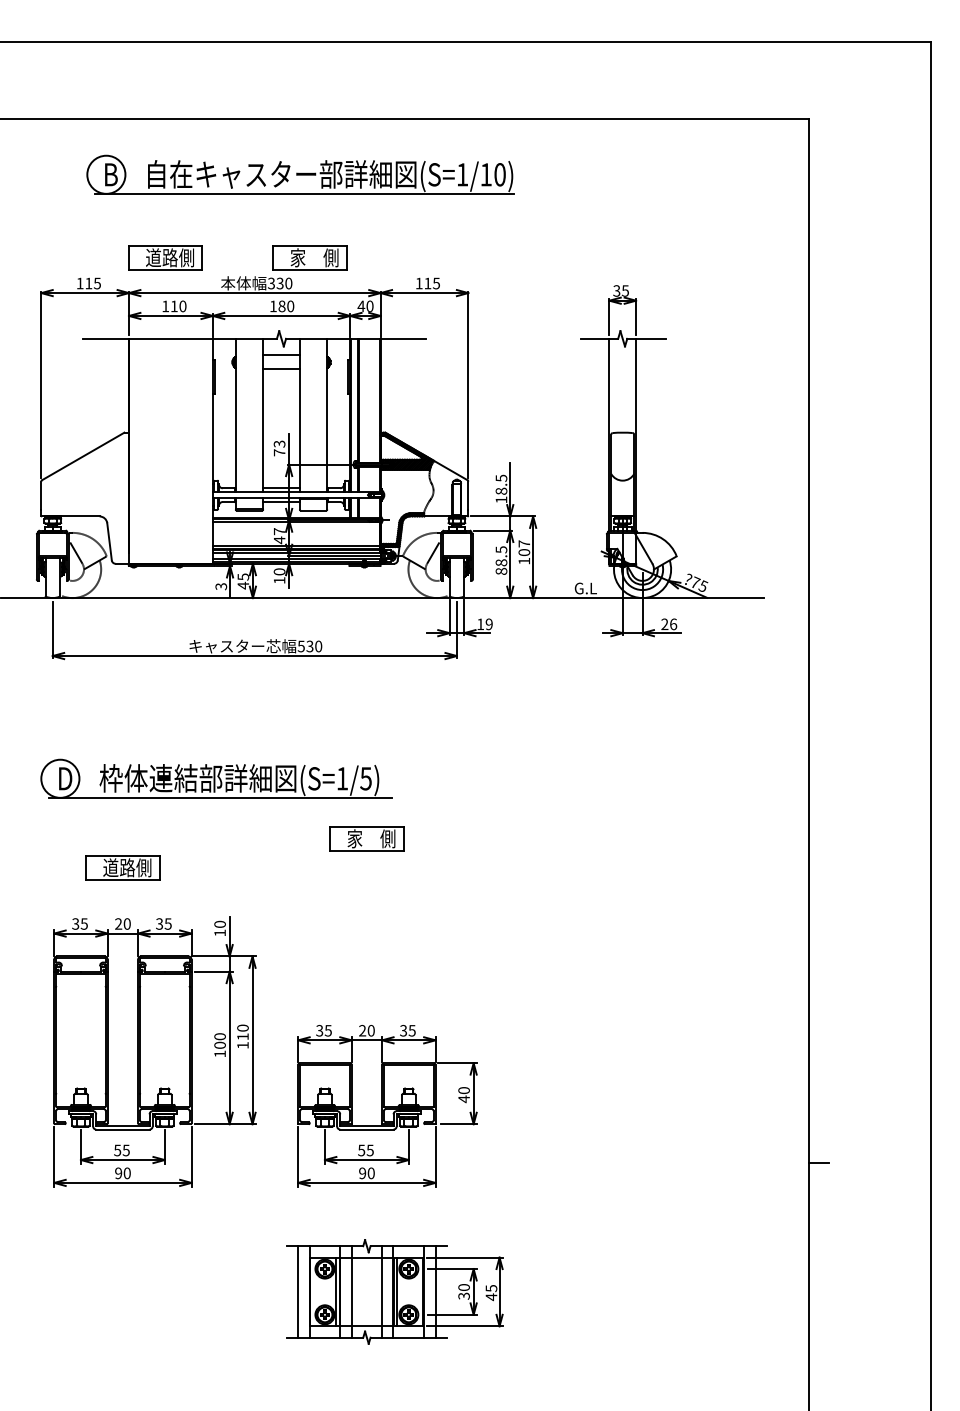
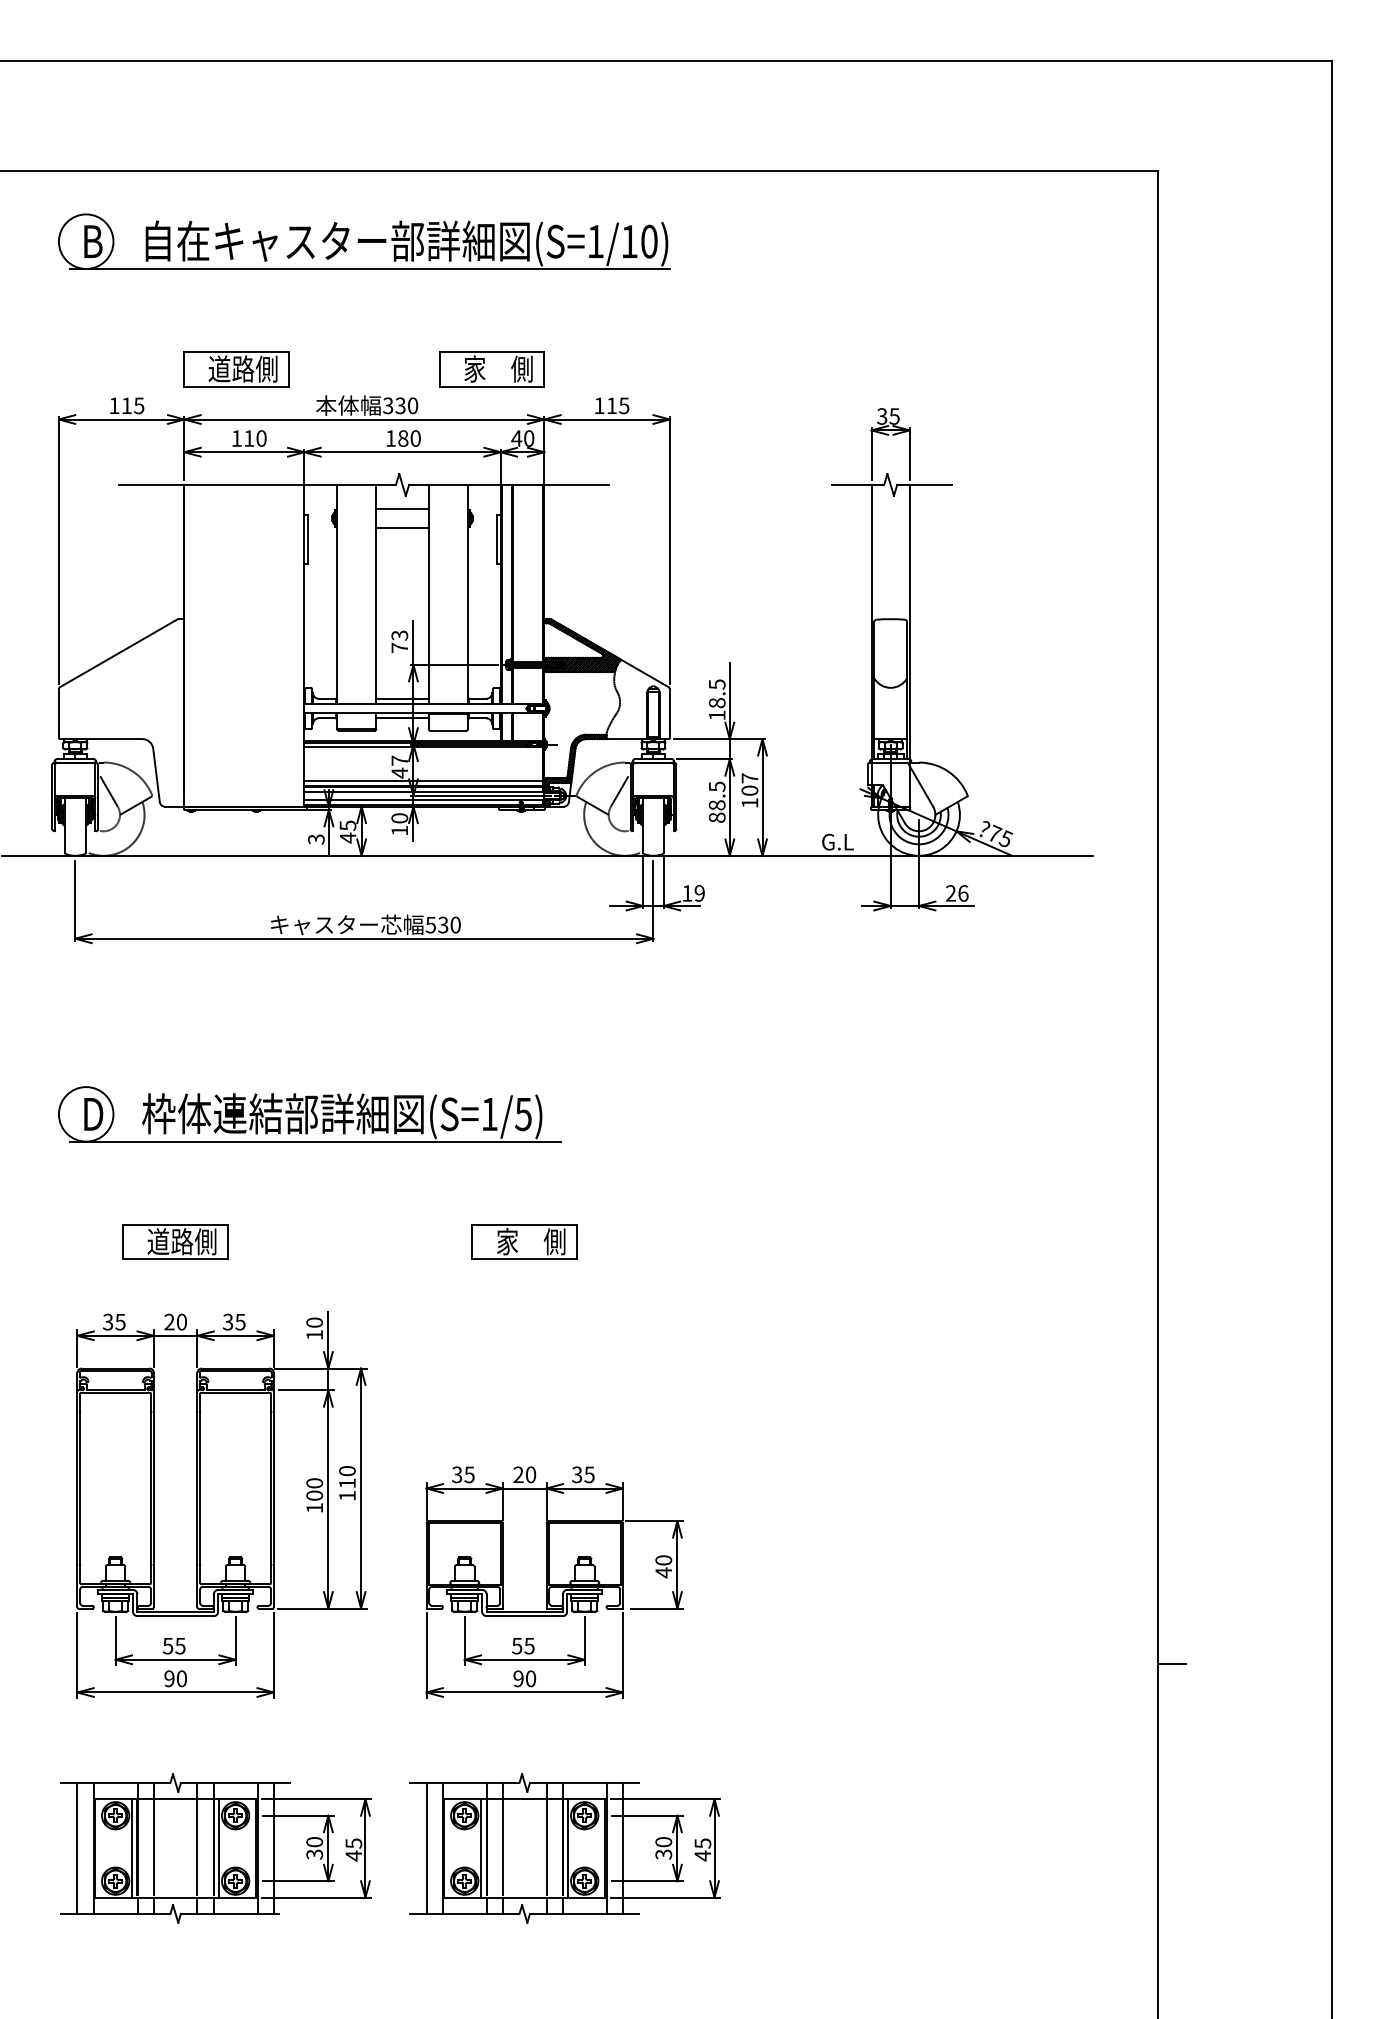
part: (300, 174) -> (363, 241), moved
part: (309, 257) -> (491, 368), moved
part: (366, 838) -> (524, 1241), moved
part: (150, 1291) -> (215, 1847), added

